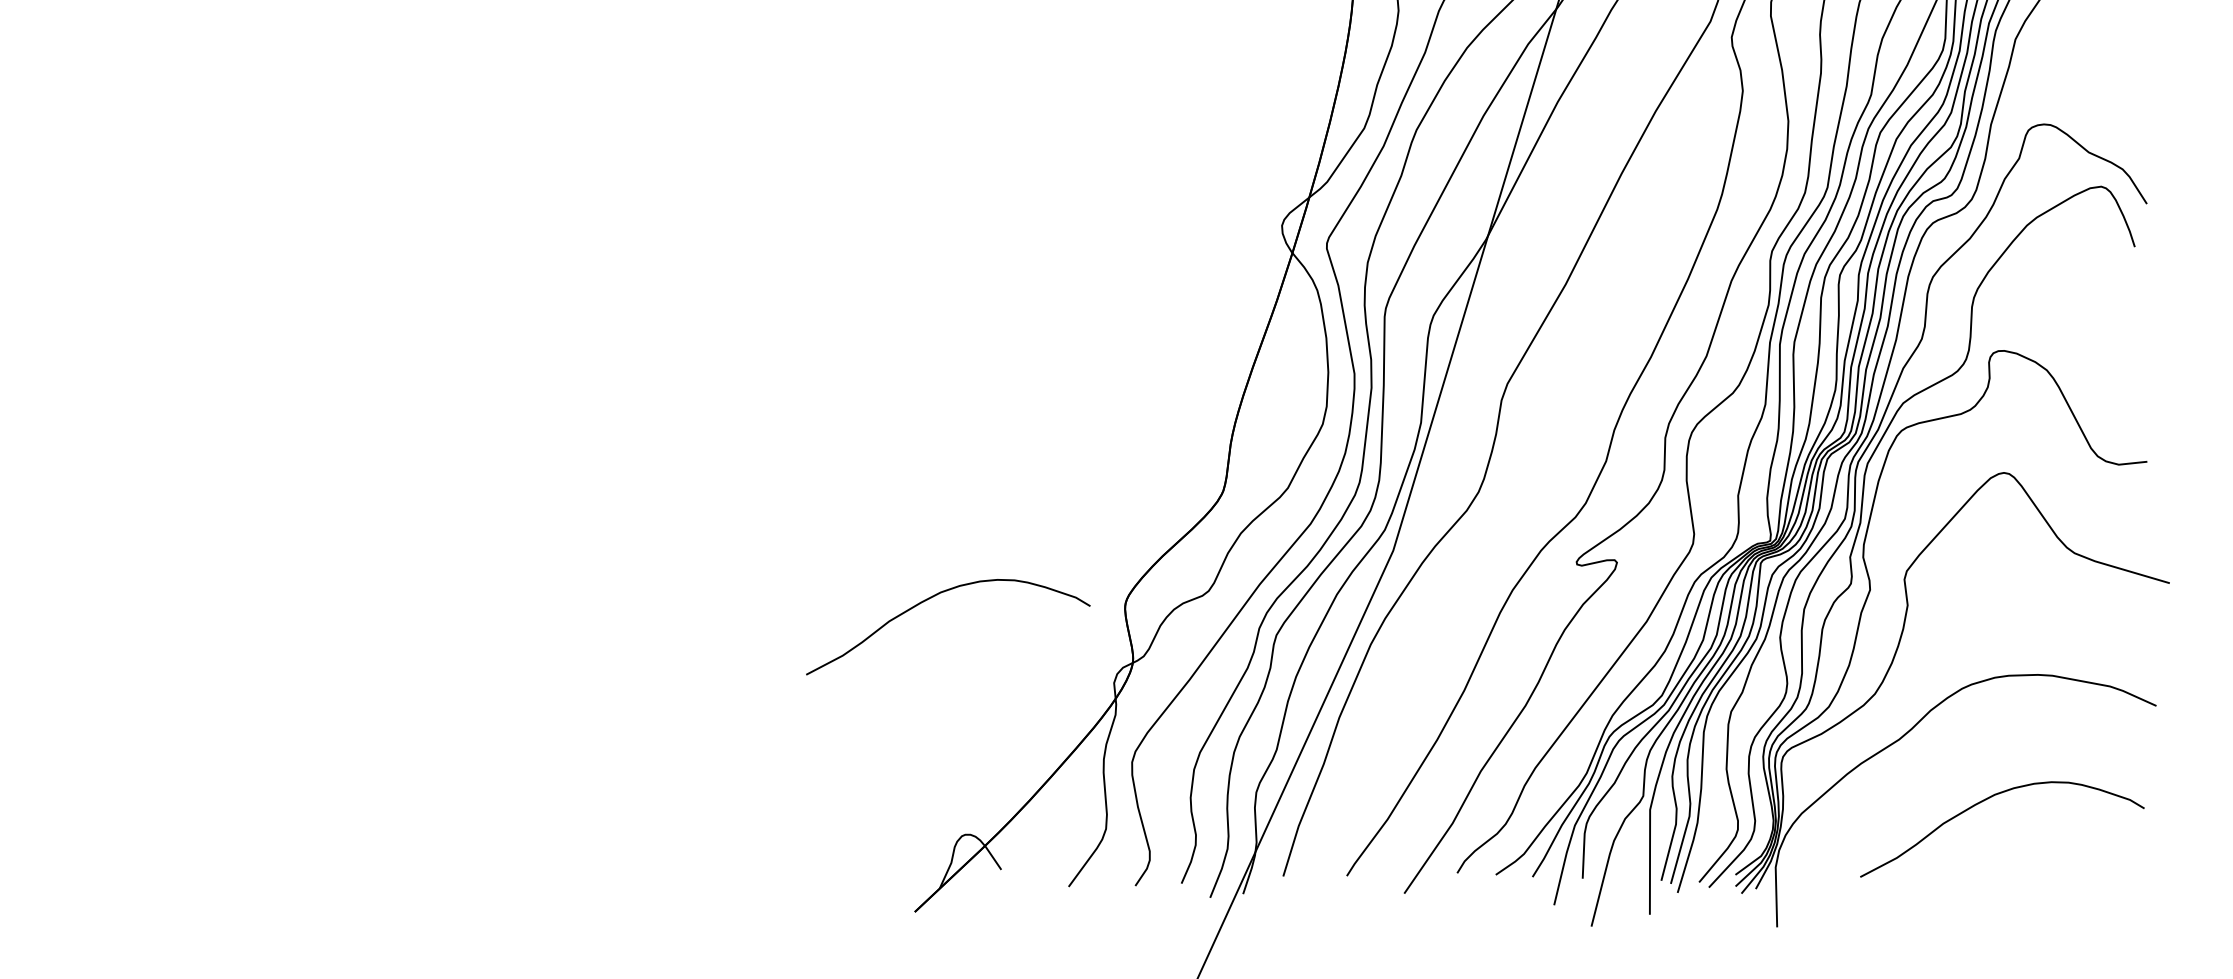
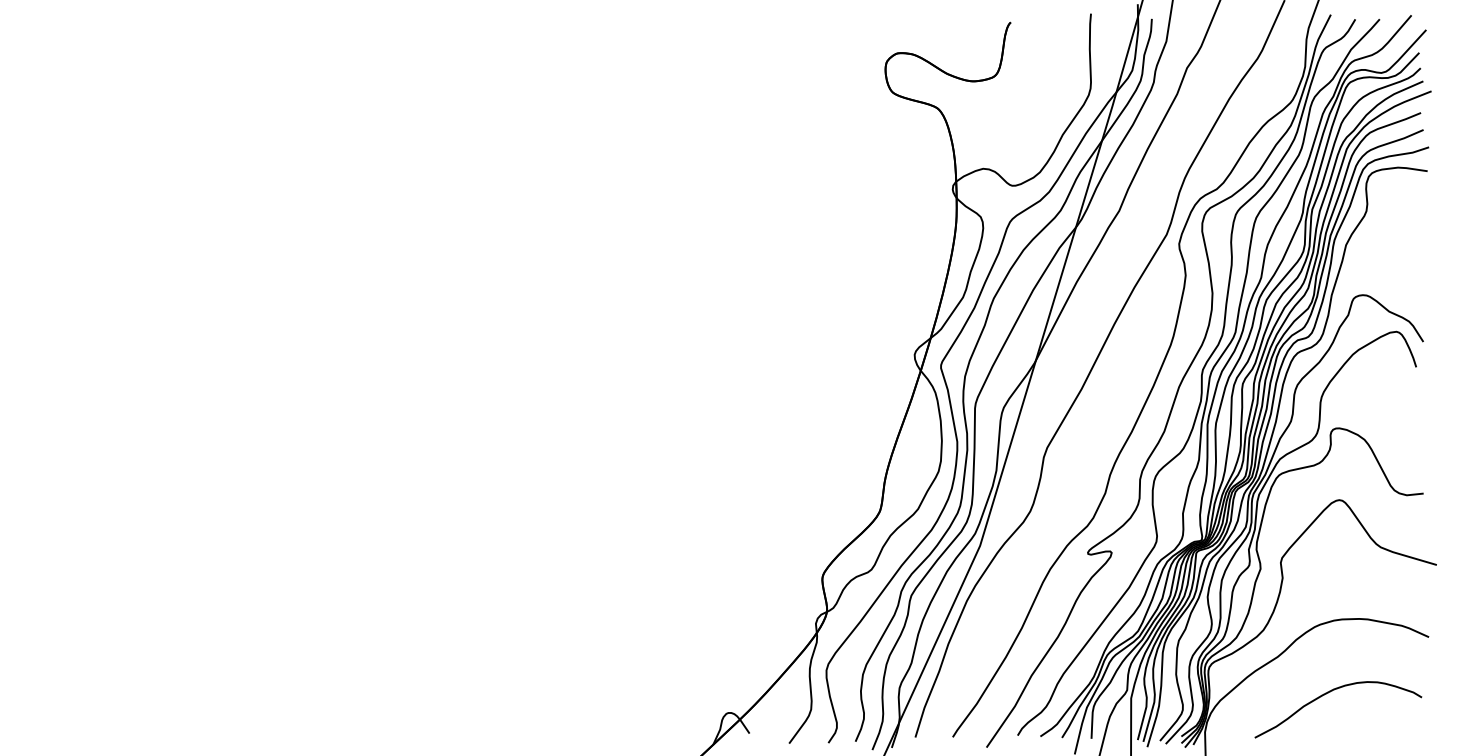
curve: (934, 597) -> (710, 573), removed

